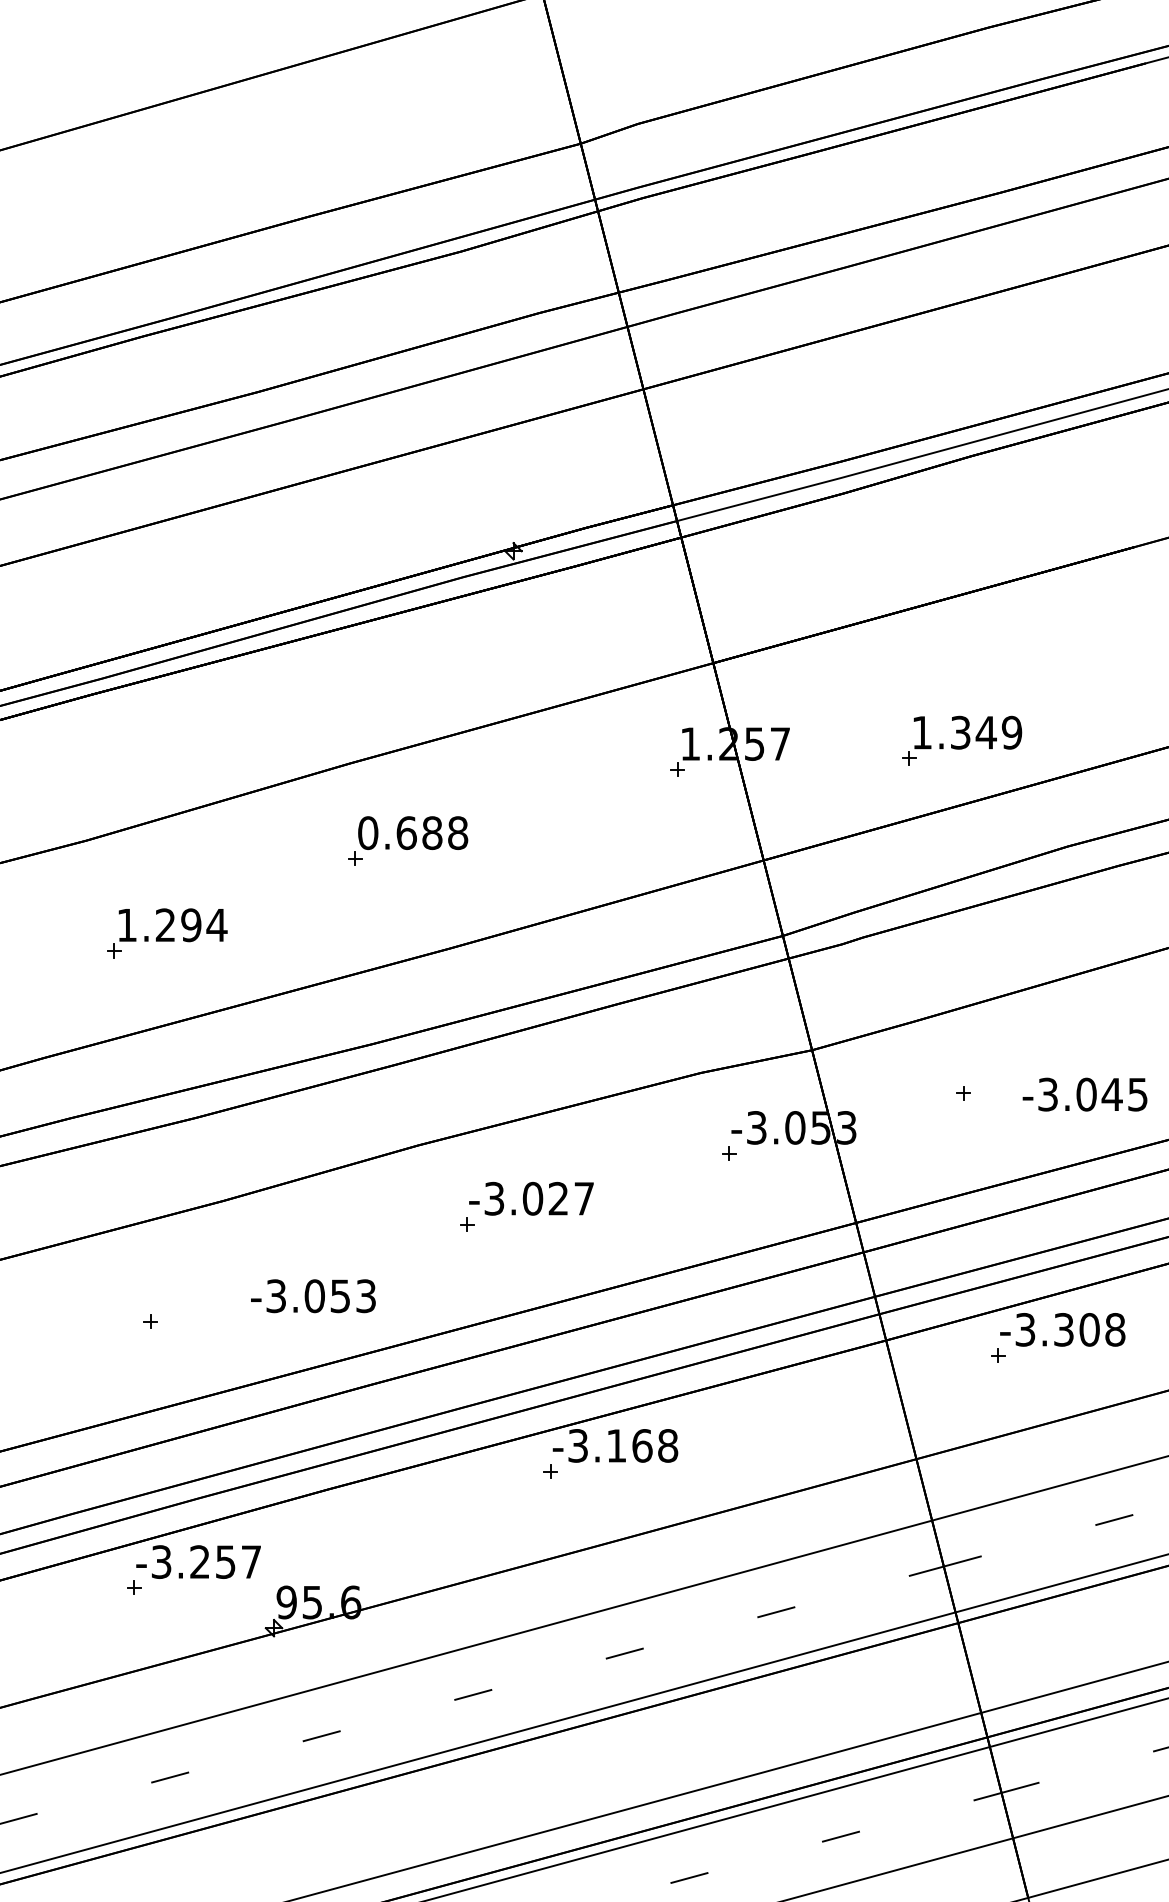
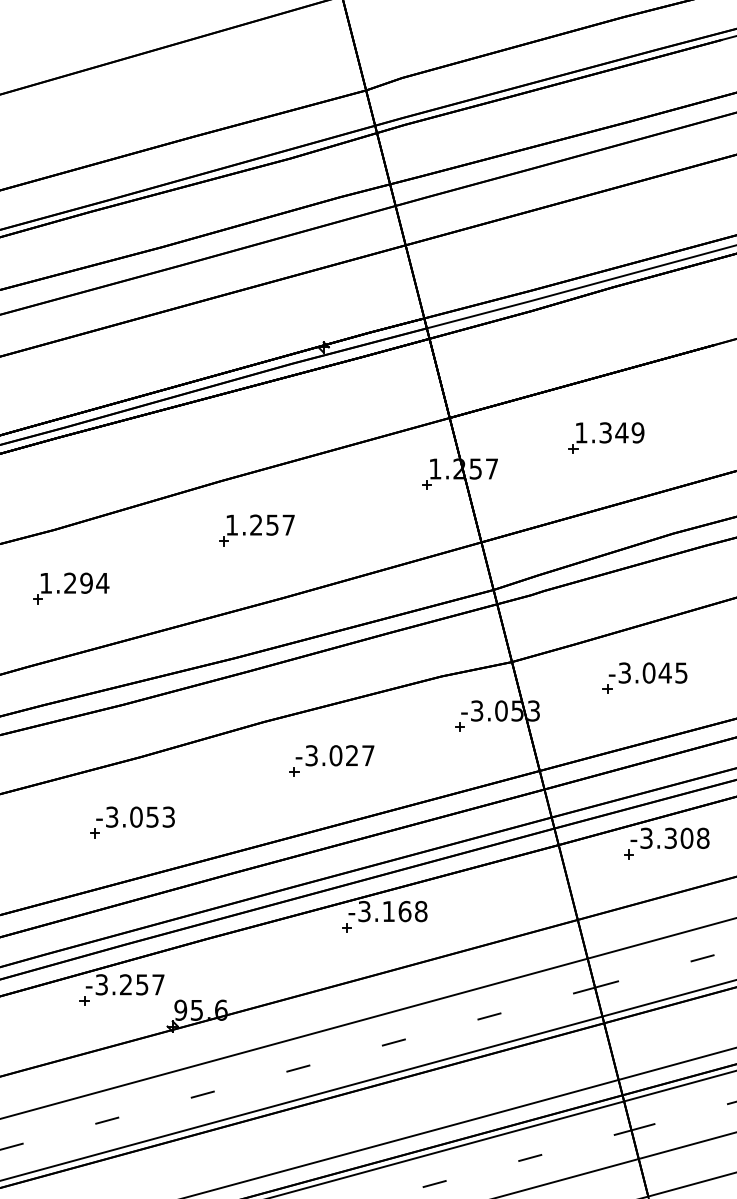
part: (961, 740) -> (606, 437), moved
text: (413, 832) -> (260, 524), 0.688 -> 1.257
part: (167, 933) -> (71, 588), moved
text: (1084, 1093) -> (647, 672), moved
text: (313, 1295) -> (135, 816), moved

